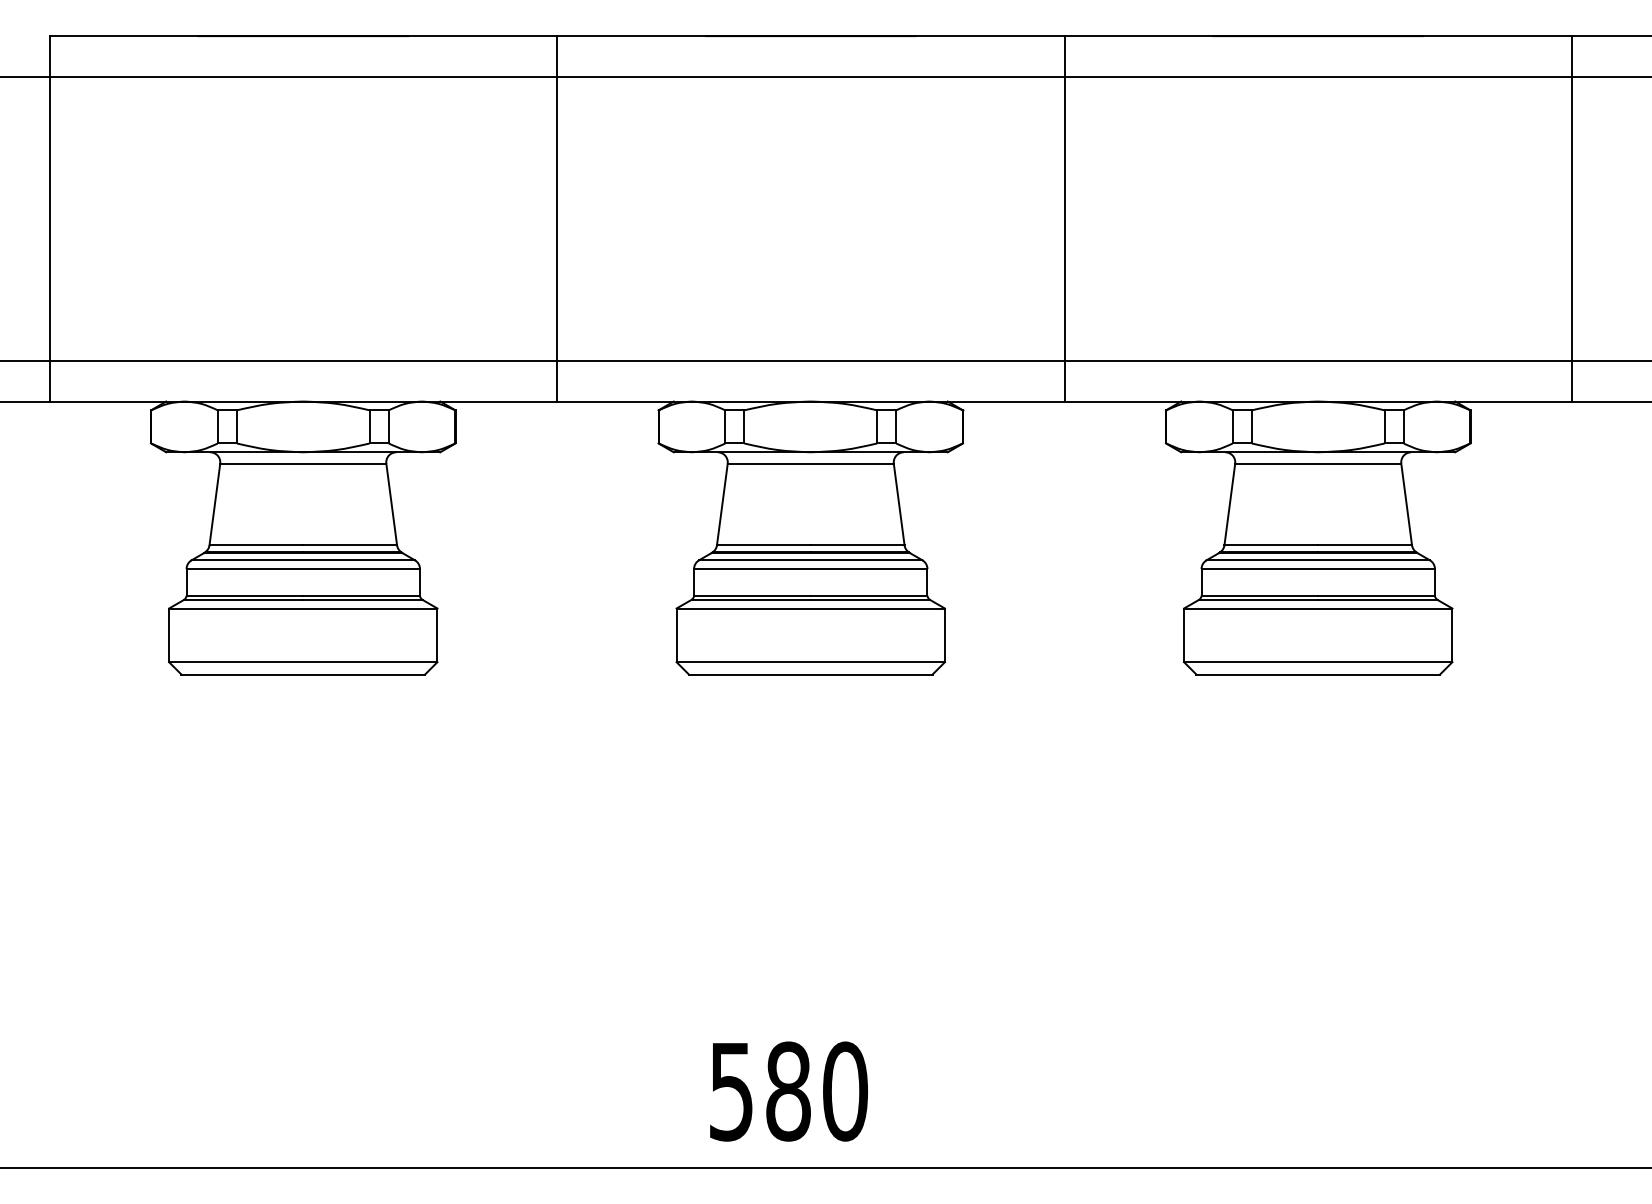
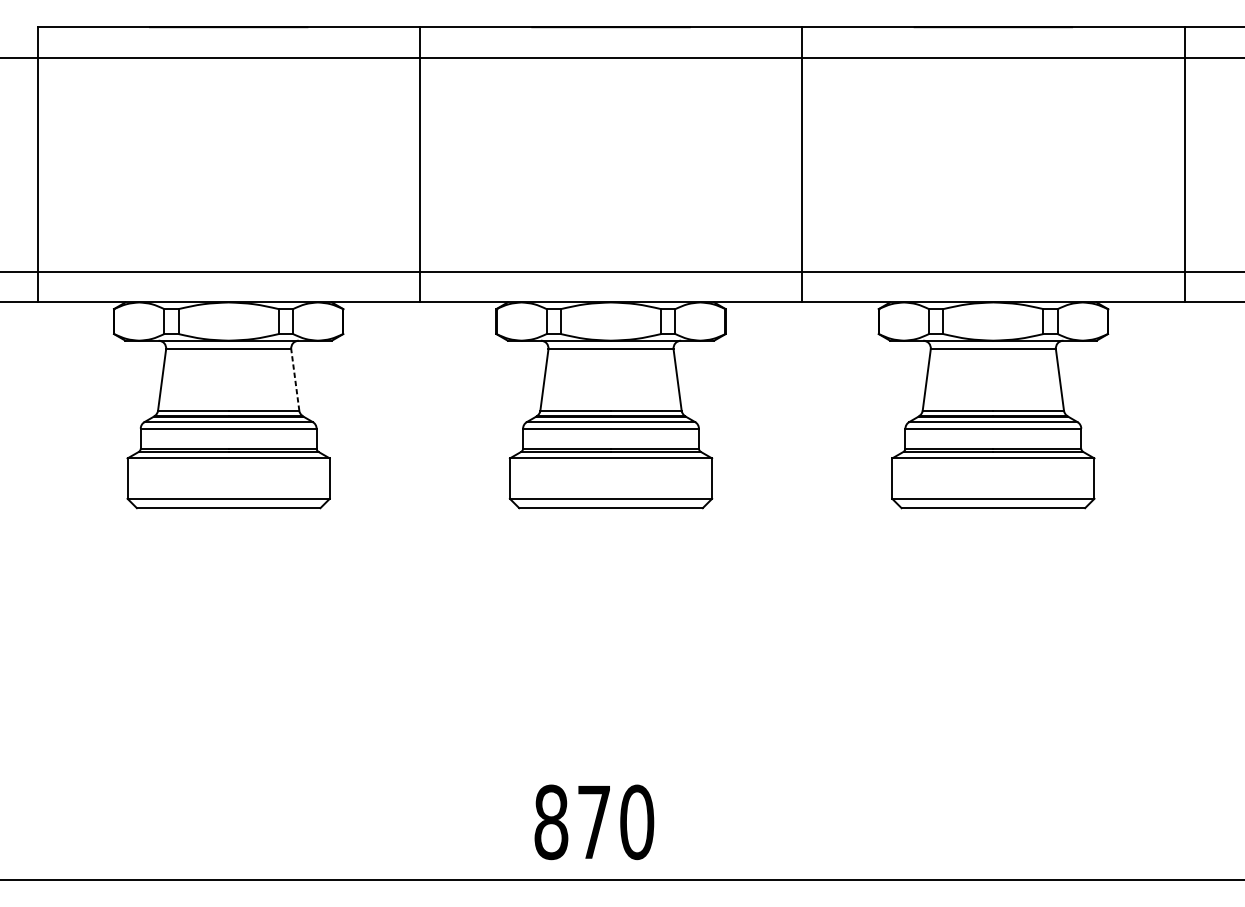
line: (391, 504) -> (295, 380), solid -> dashed
text: (759, 1091) -> (572, 822), 580 -> 870

